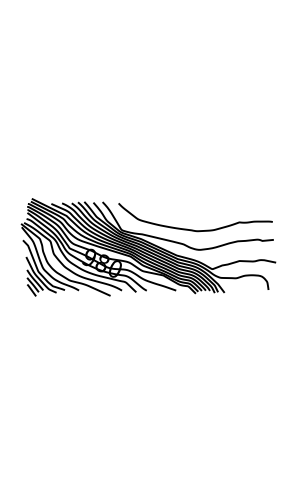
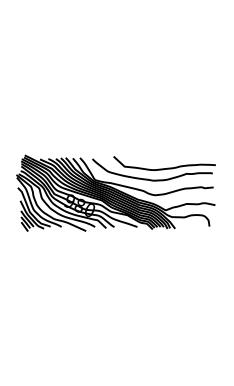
curve: (210, 215) -> (164, 168), added

